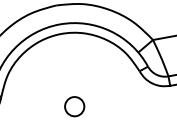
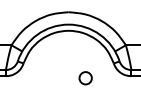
circle: (74, 107) -> (85, 78), moved

